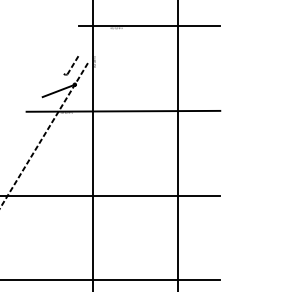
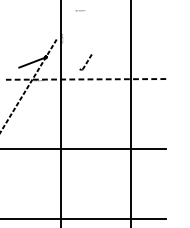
line: (149, 26) -> (107, 9), removed
part: (70, 65) -> (85, 62), moved
line: (123, 111) -> (86, 79), solid -> dashed

